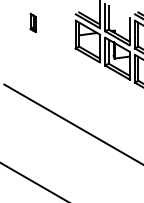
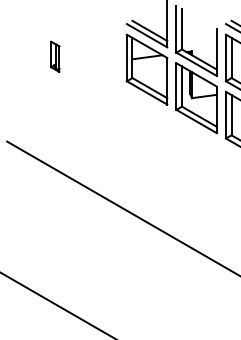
part: (32, 22) -> (54, 56), moved

